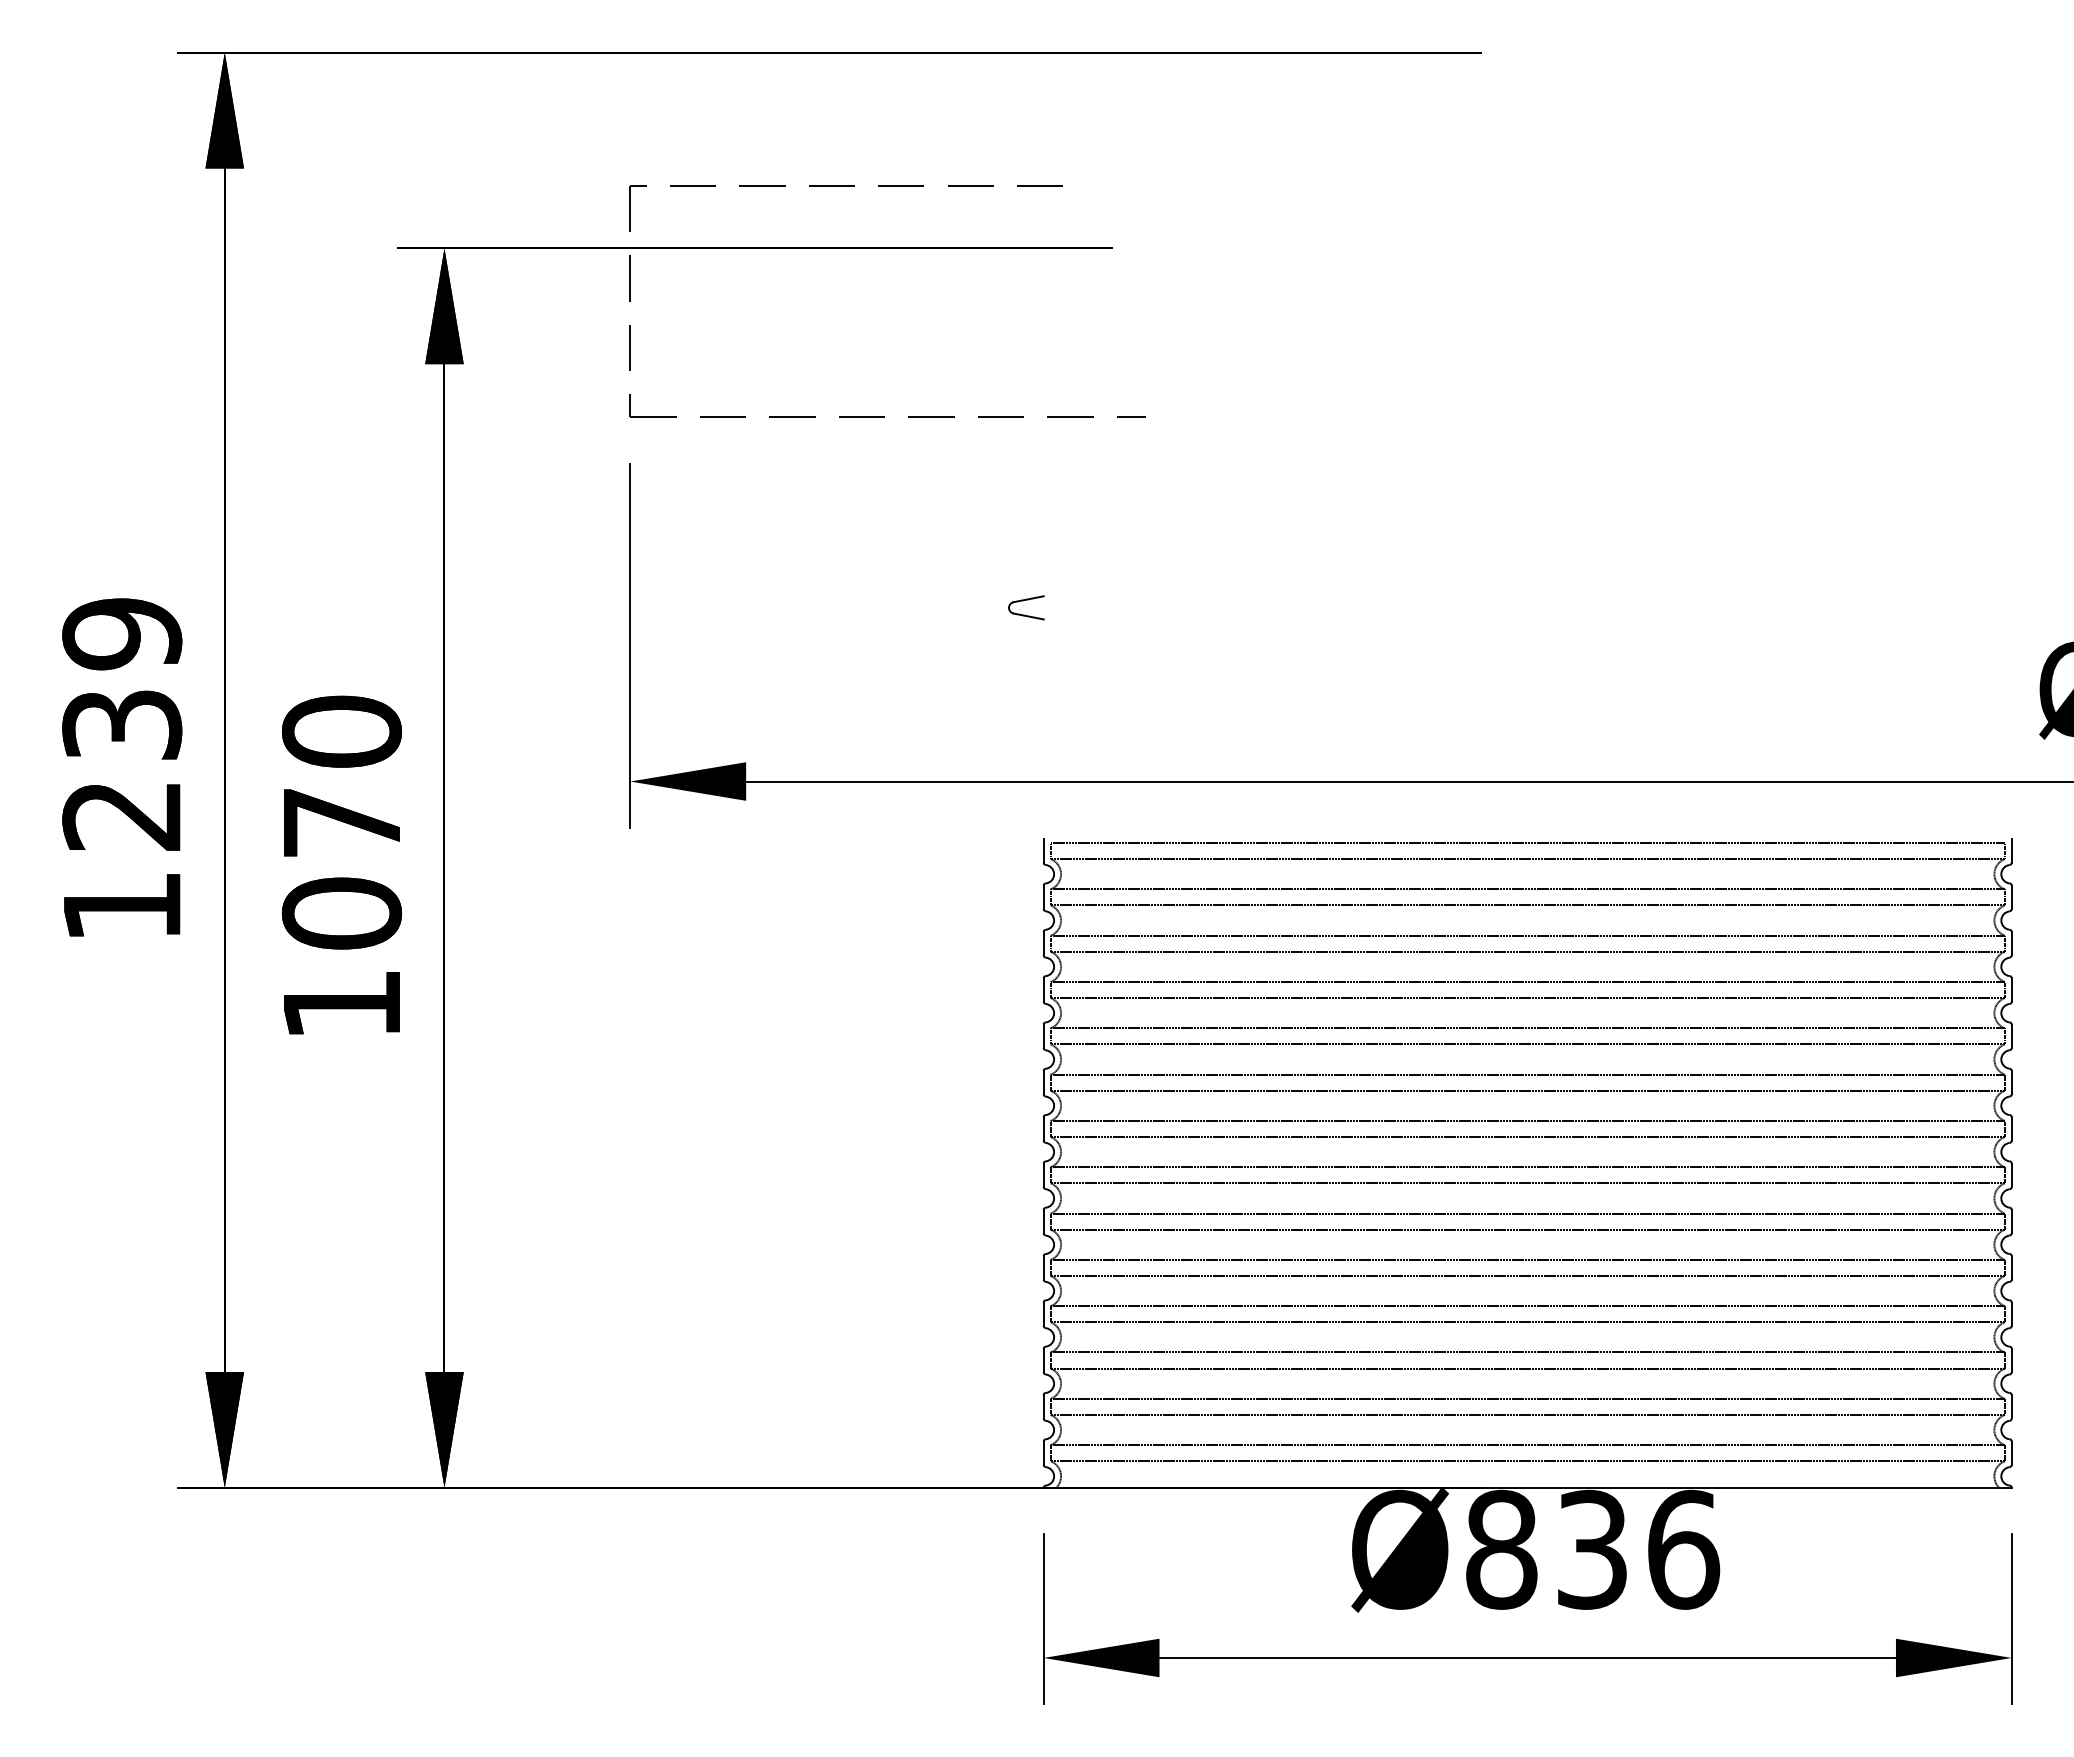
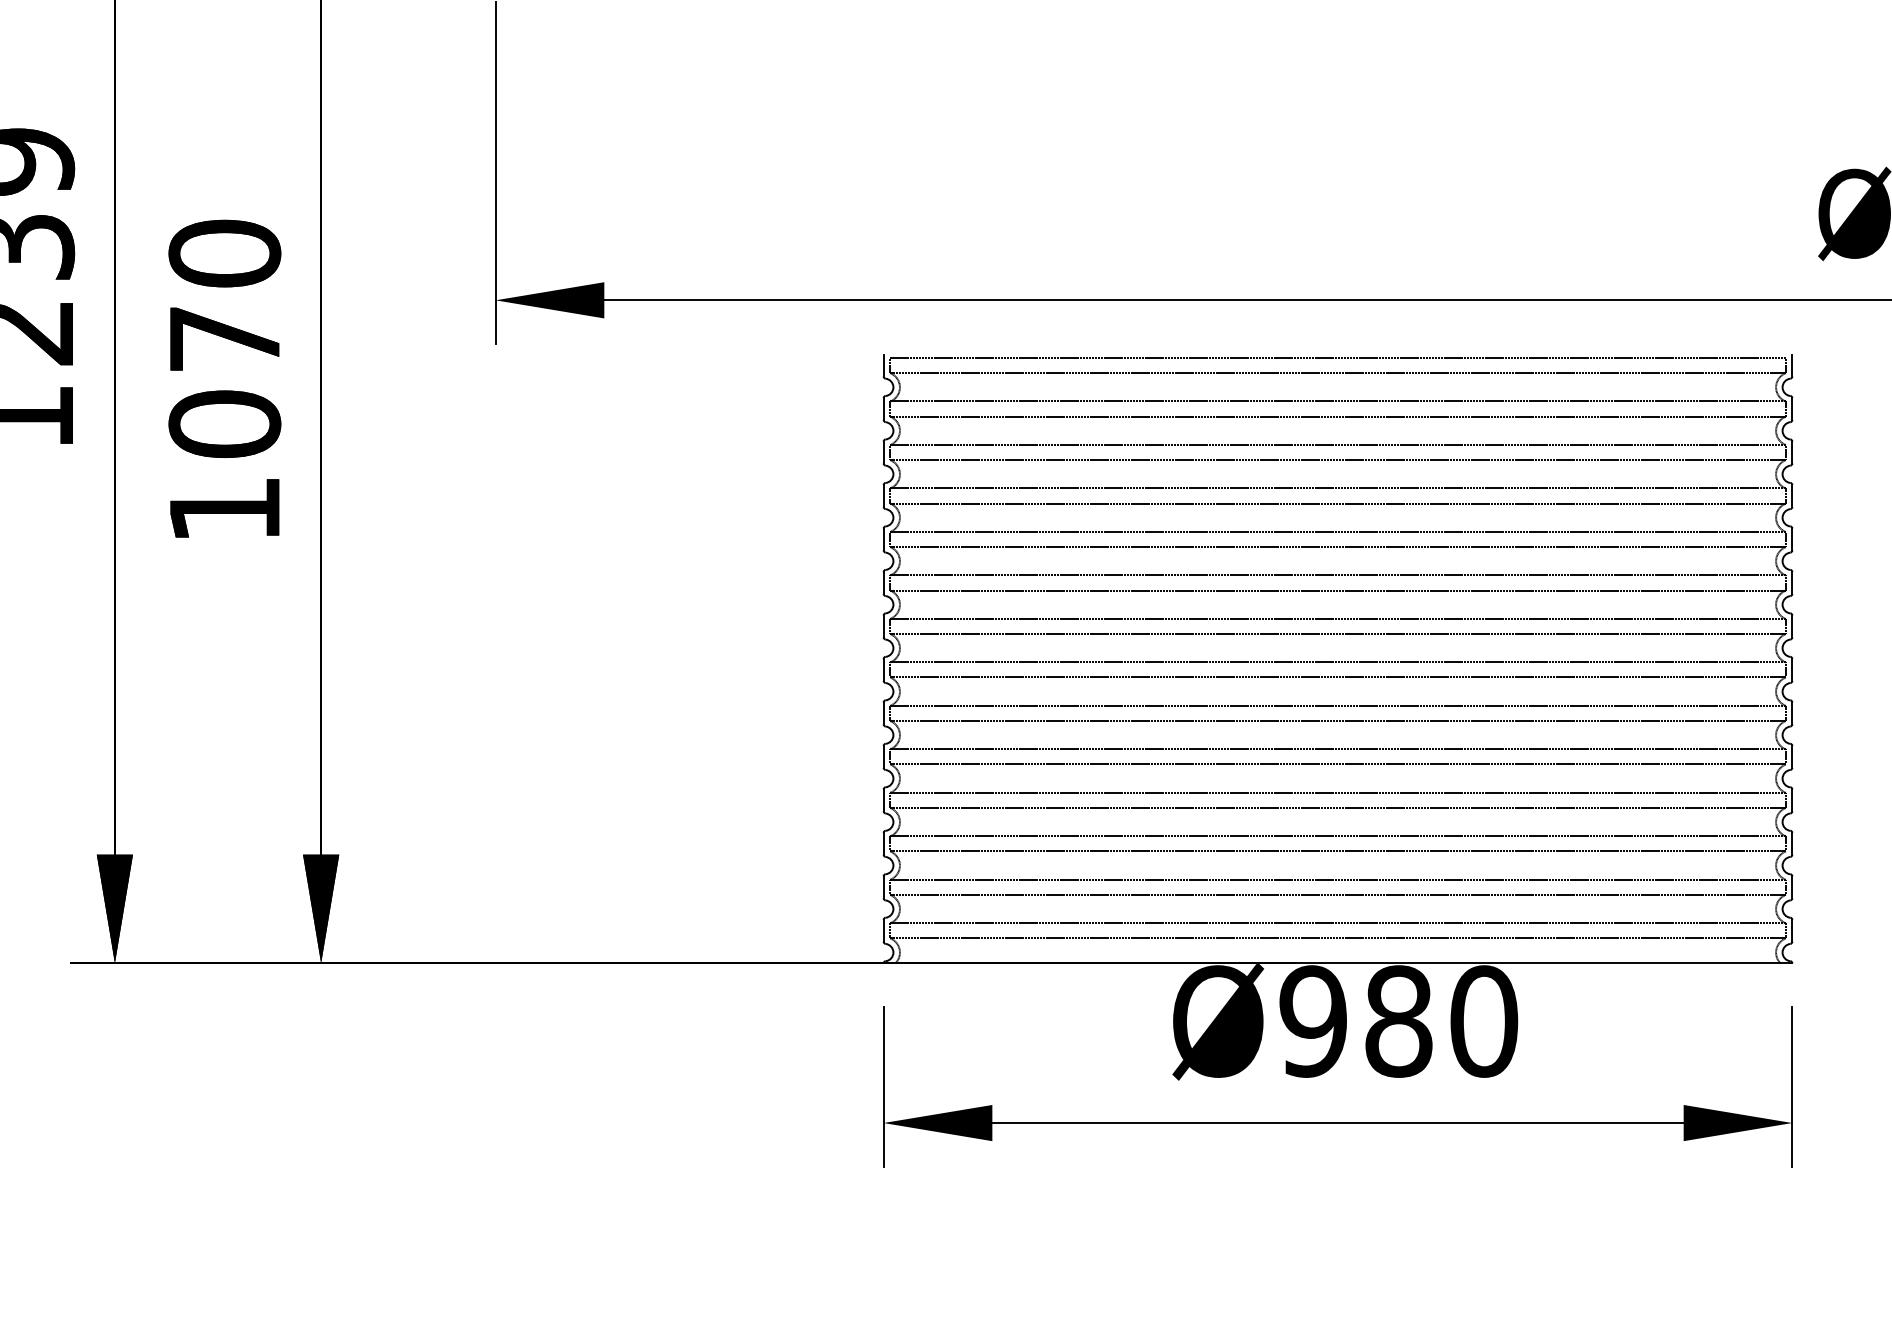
part: (1023, 601) -> (864, 131), removed
text: (1592, 1549) -> (1398, 1021), Ø836 -> Ø980

